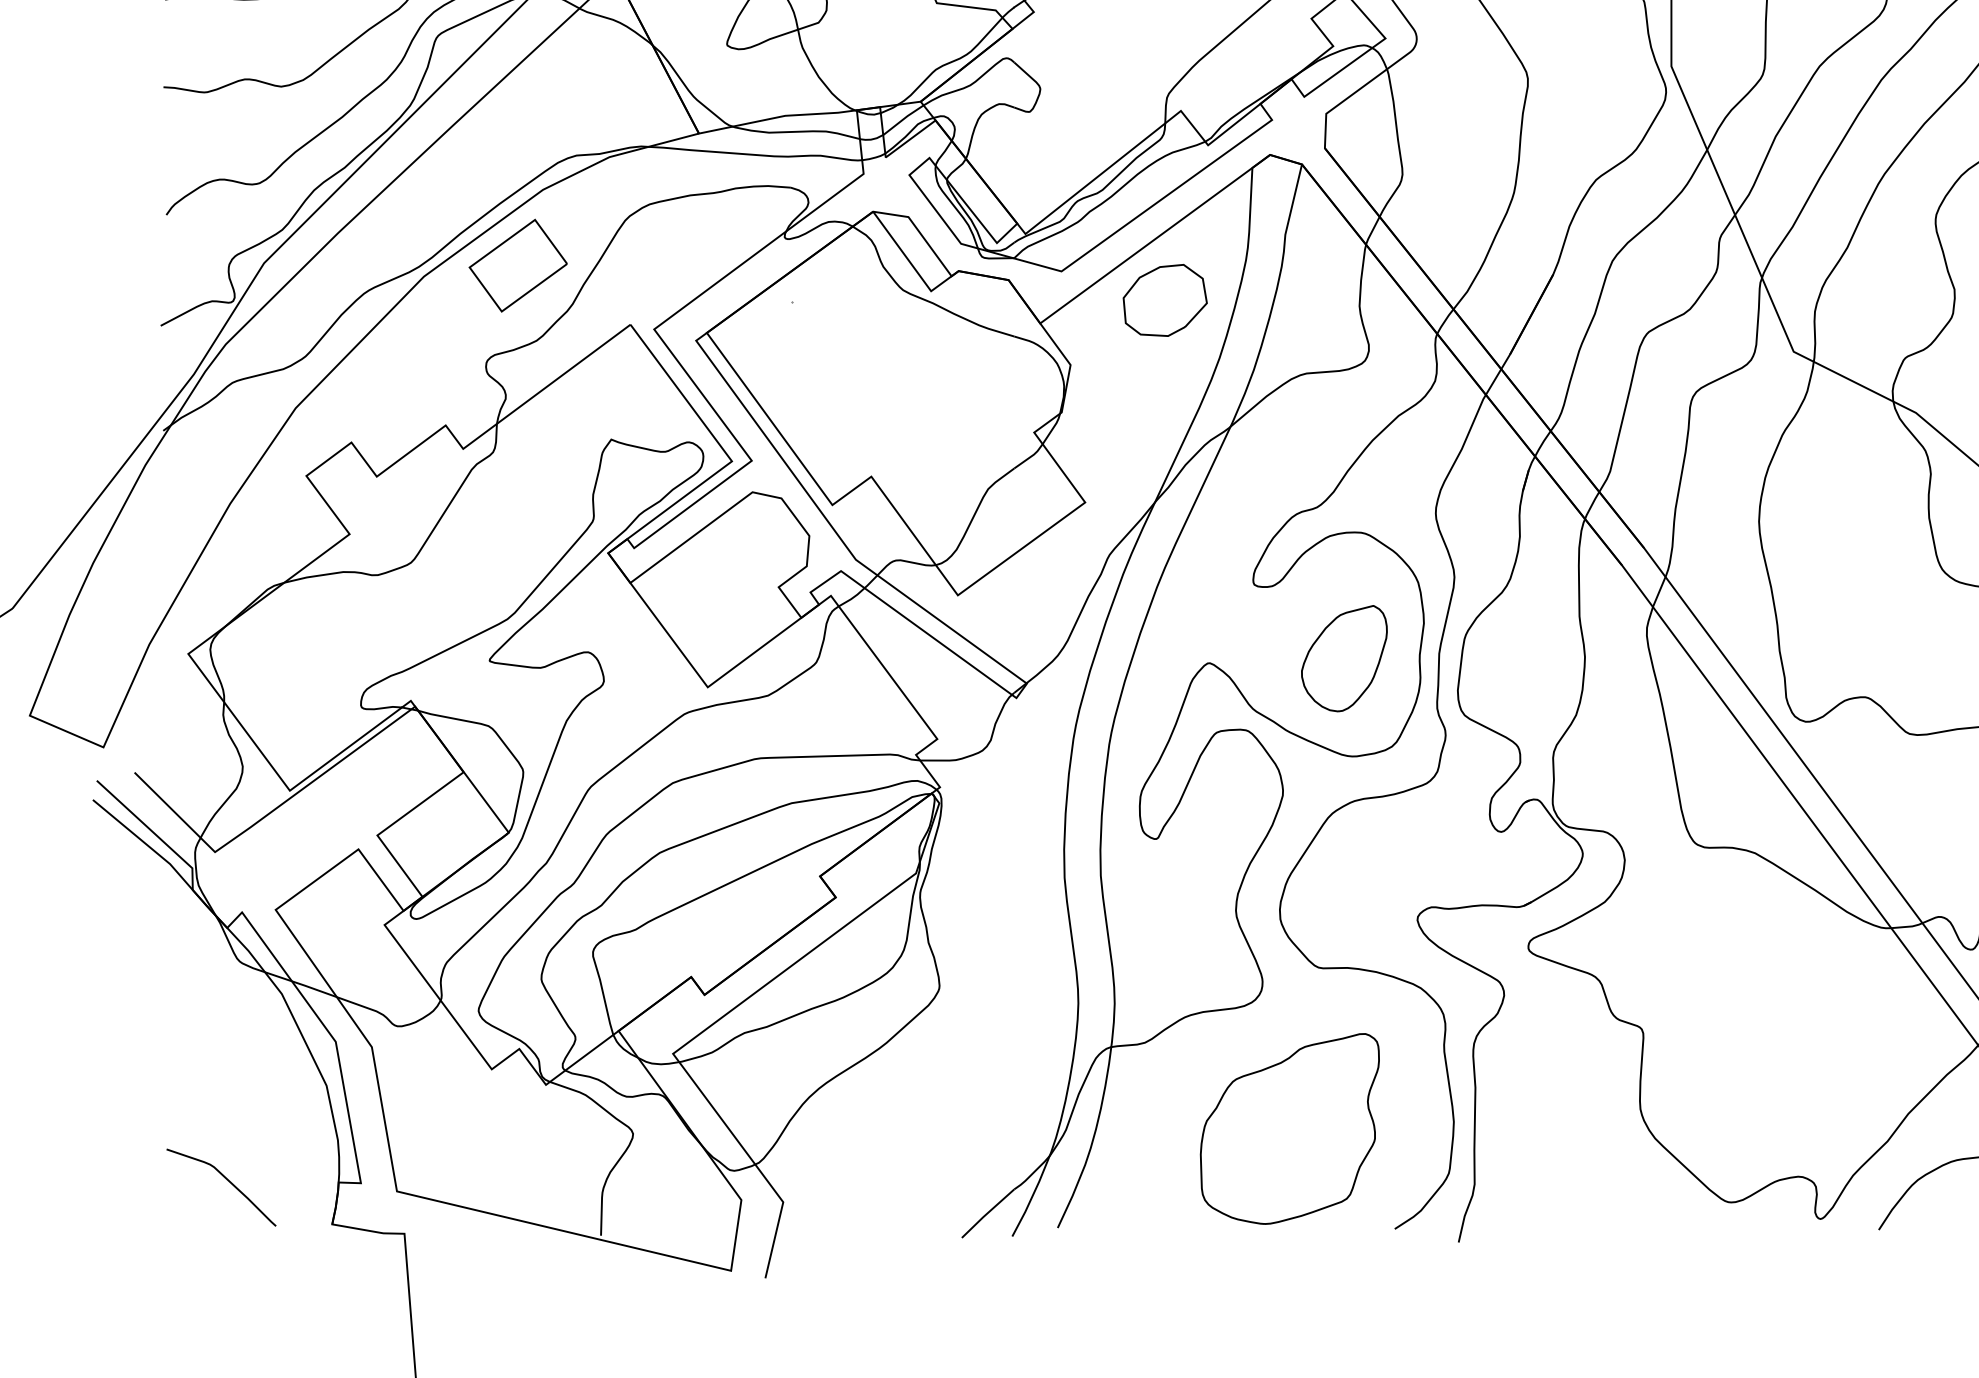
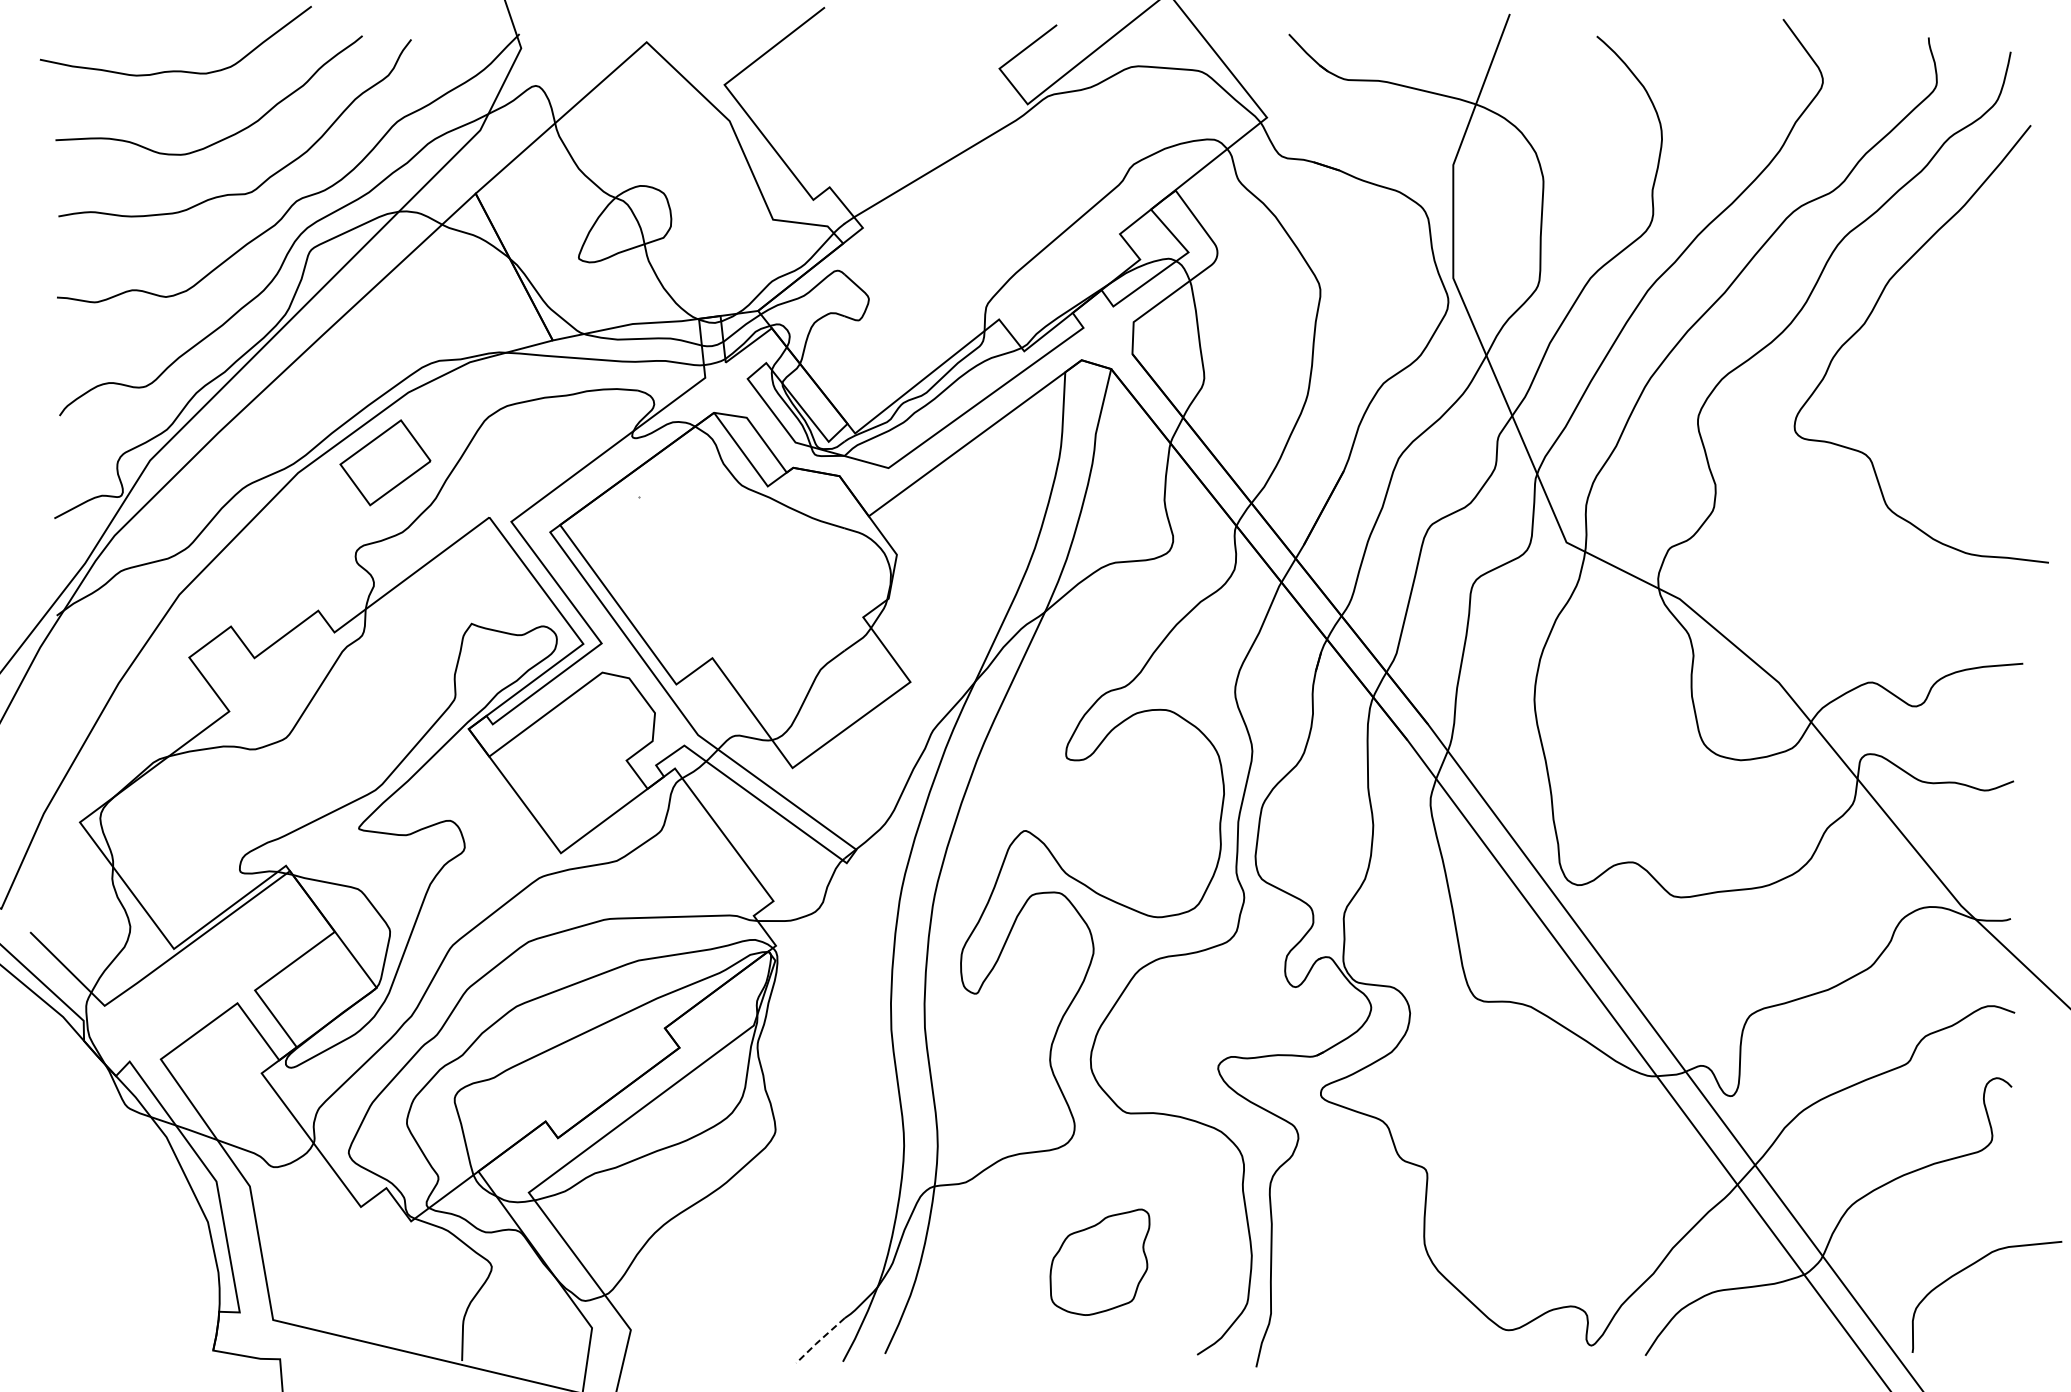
part: (1165, 299) -> (984, 494), removed
part: (1344, 658) -> (1150, 826), removed
part: (1289, 1129) -> (1099, 1262), size x0.6
curve: (227, 1181) -> (116, 1310), removed
line: (986, 1213) -> (819, 1340), solid -> dashed

